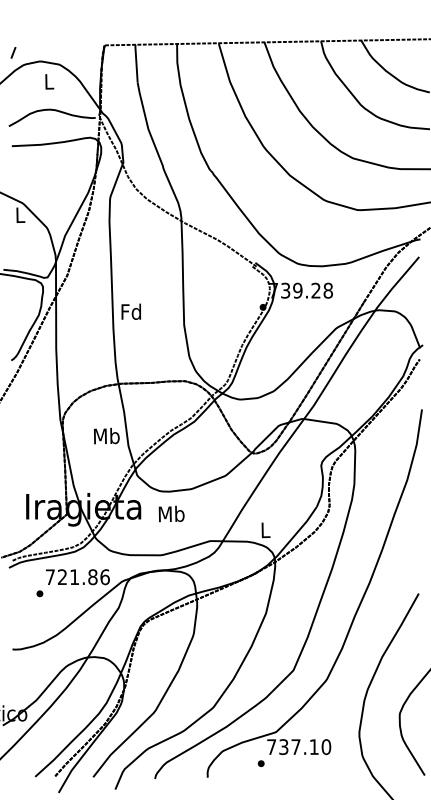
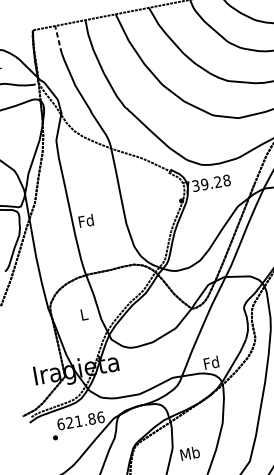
line: (136, 62) -> (58, 38), solid -> dashed
text: (106, 435) -> (83, 314), Mb -> L
text: (171, 513) -> (189, 453), moved
text: (265, 529) -> (211, 362), L -> Fd
text: (50, 577) -> (61, 424), 721.86 -> 621.86

